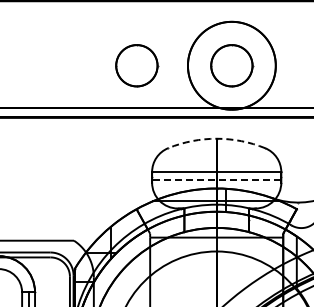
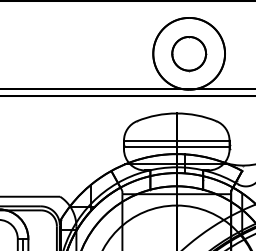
part: (137, 65) -> (112, 53), removed
arc: (216, 138) -> (176, 113), dashed -> solid
line: (216, 180) -> (176, 147), dashed -> solid

